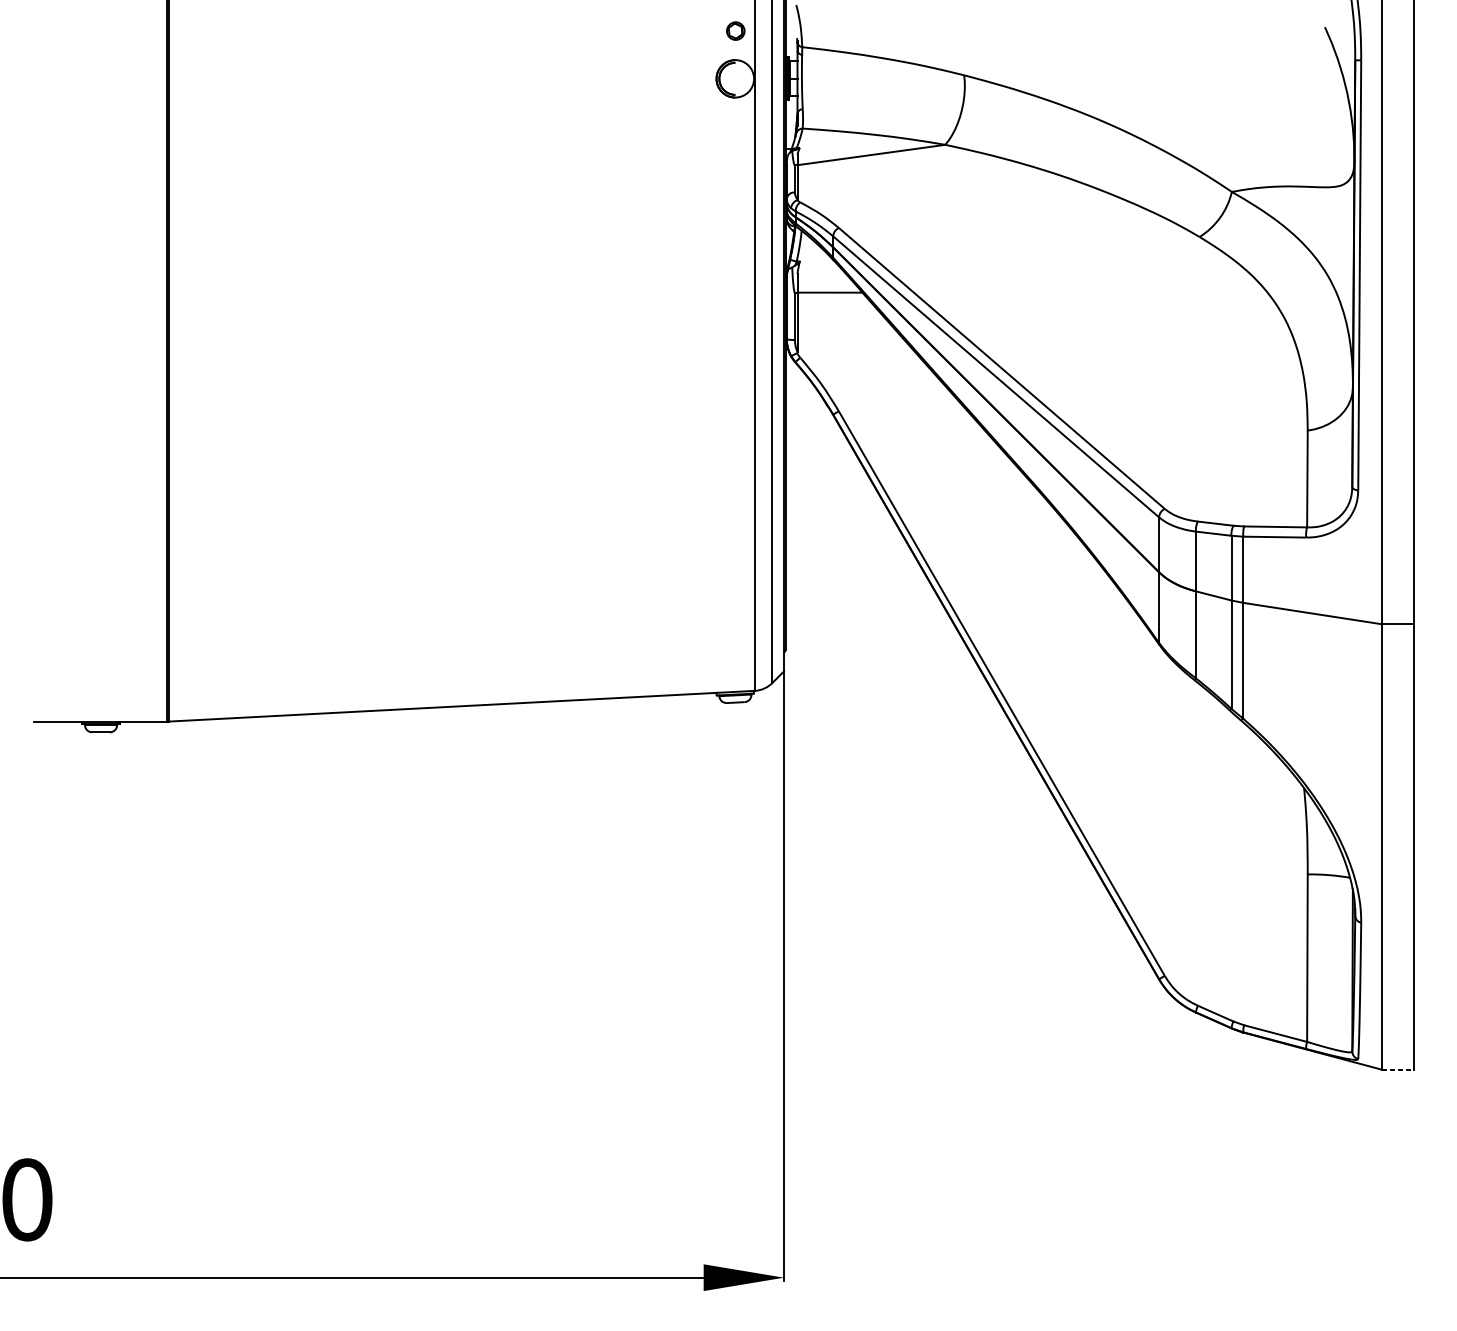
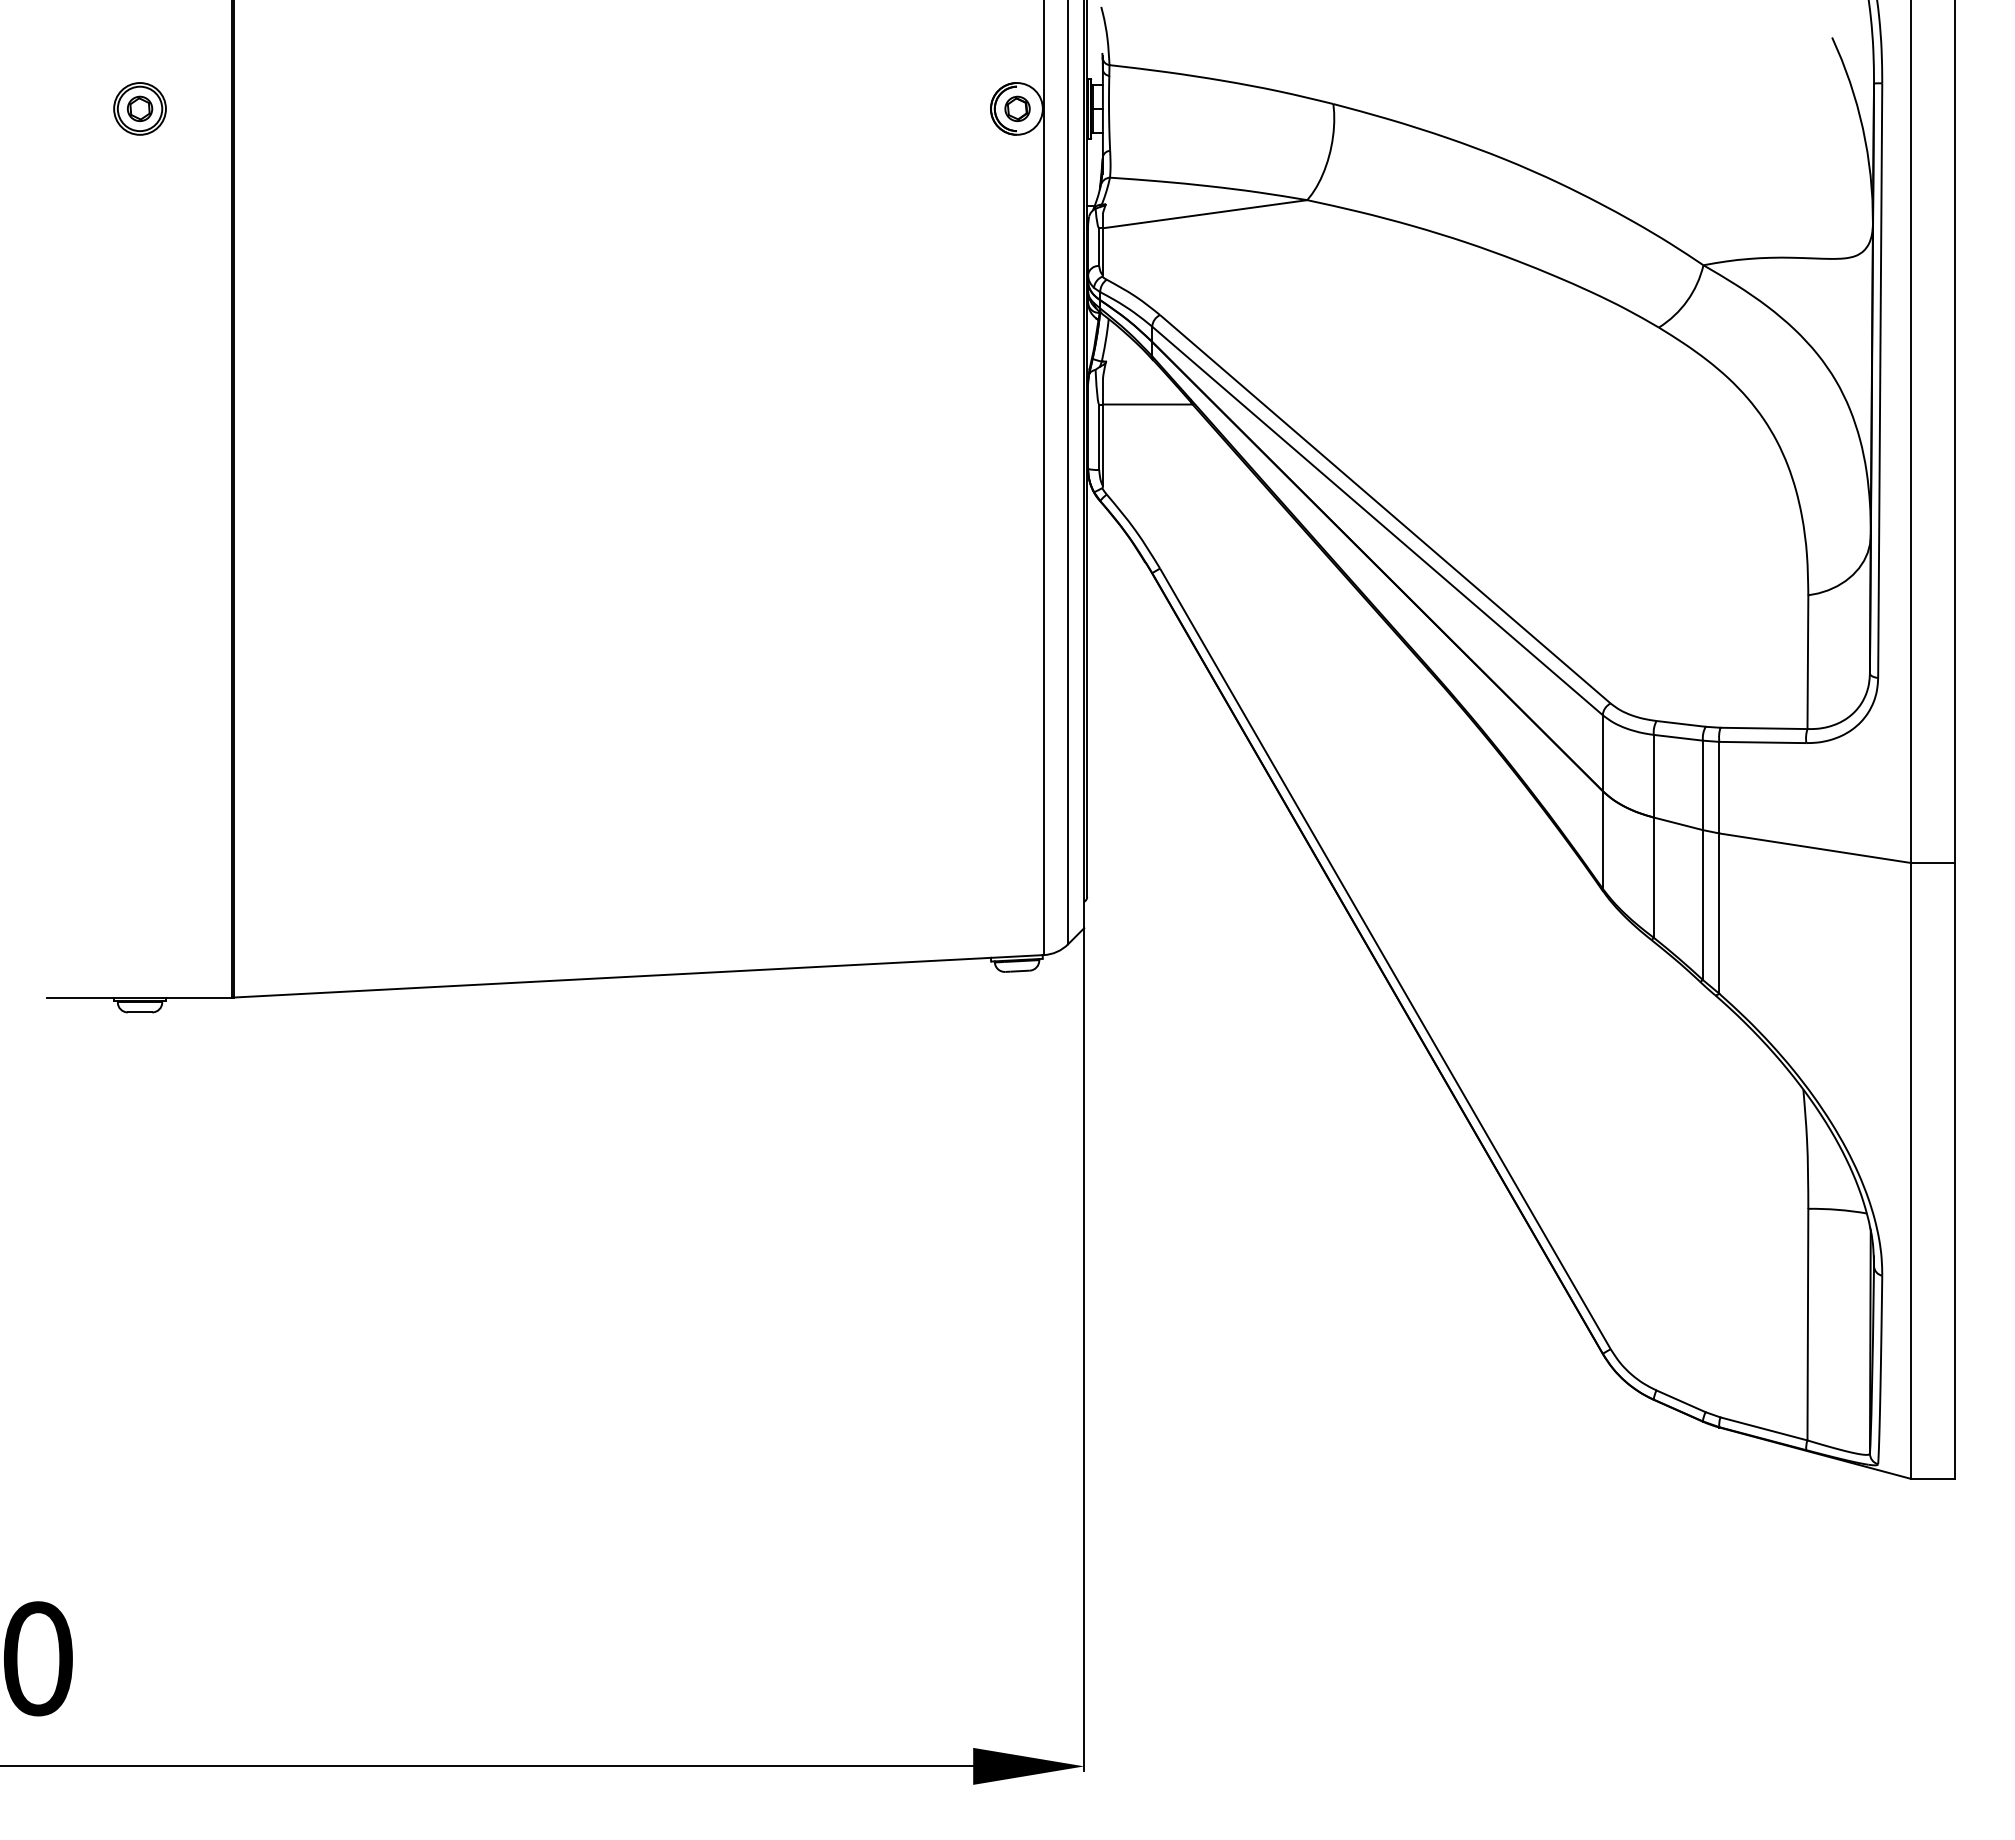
part: (735, 30) -> (1017, 108), moved
part: (100, 78) -> (139, 108), added
line: (1397, 1069) -> (1932, 1478), dashed -> solid

